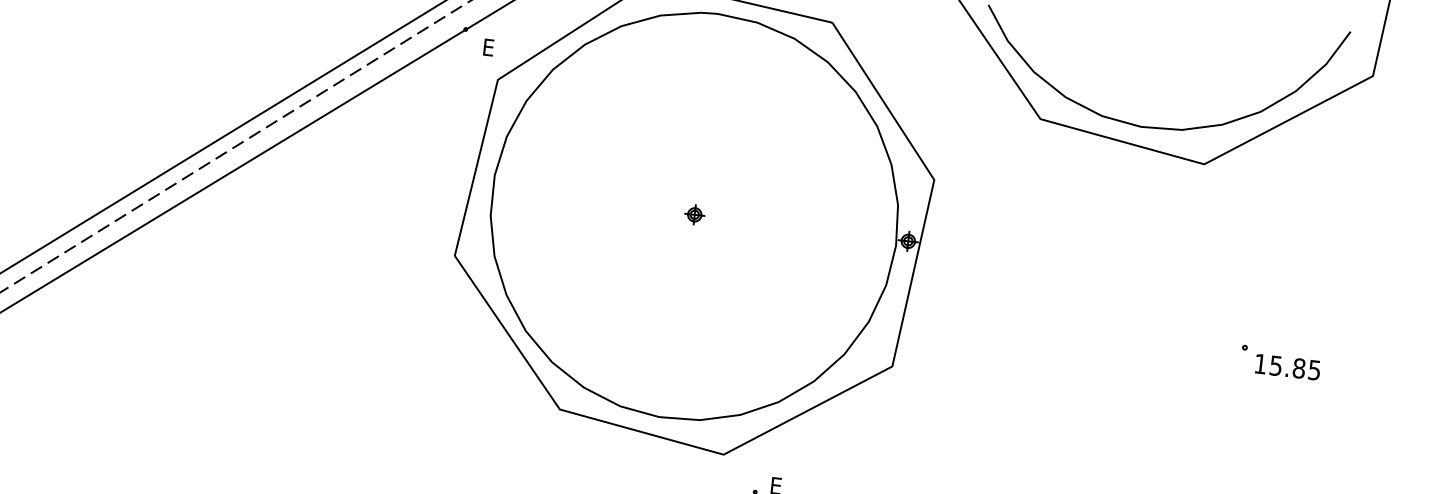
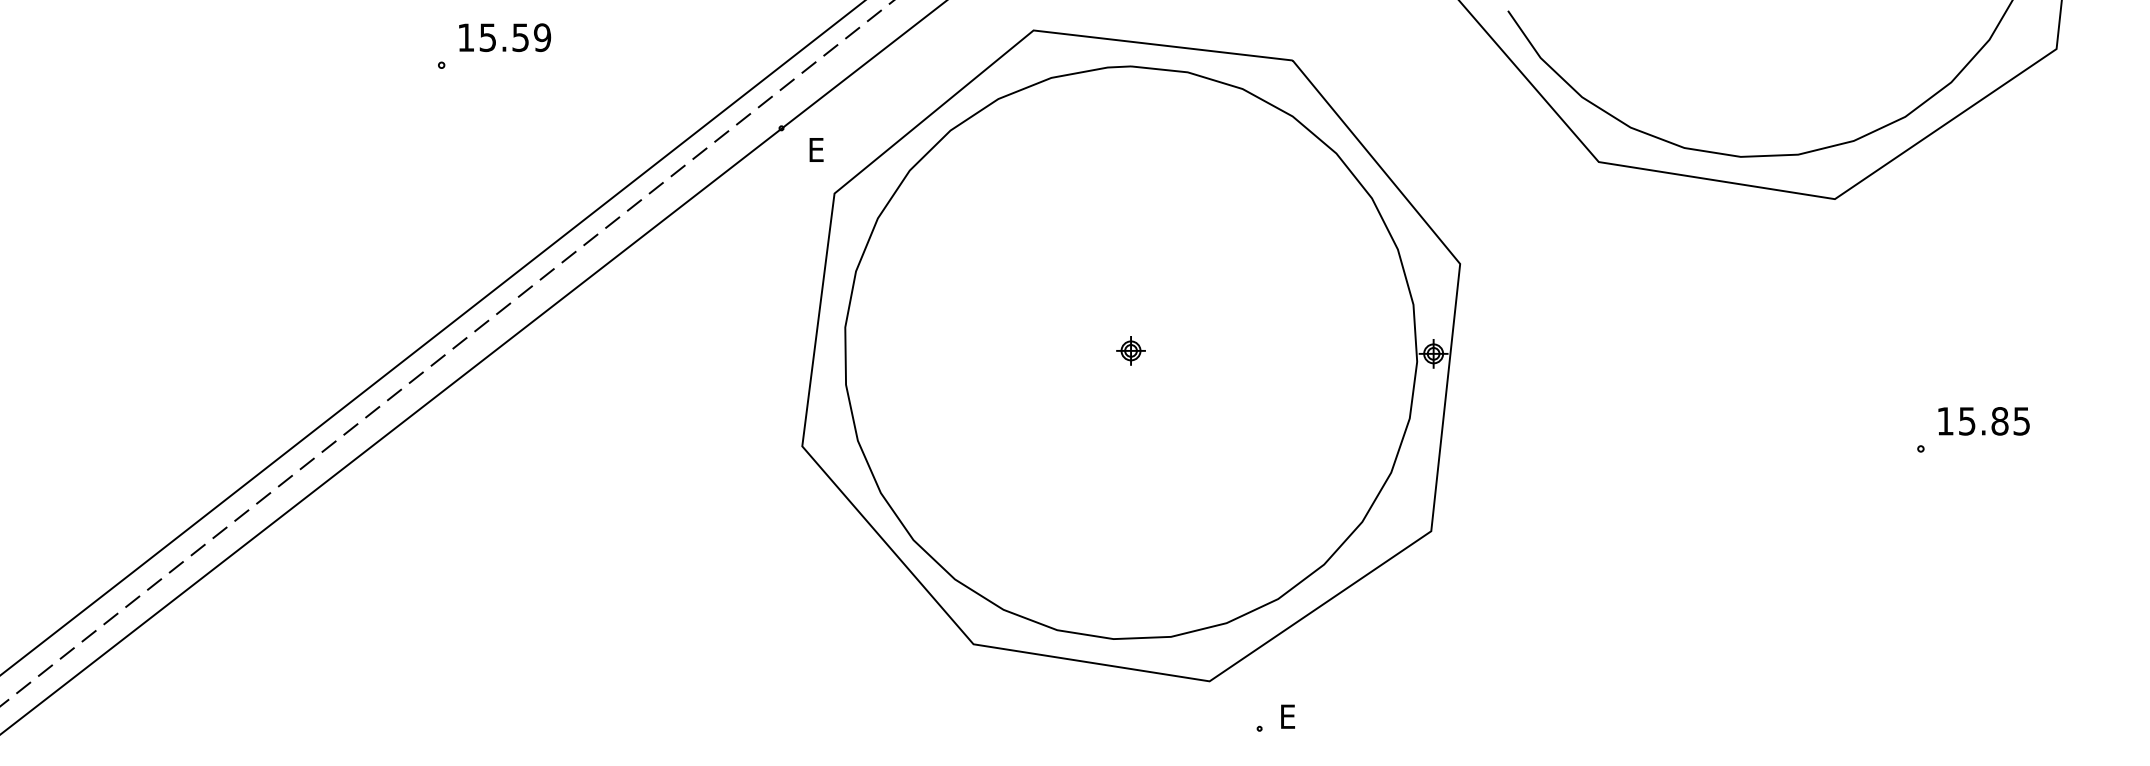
text: (1287, 367) -> (1983, 421), moved

